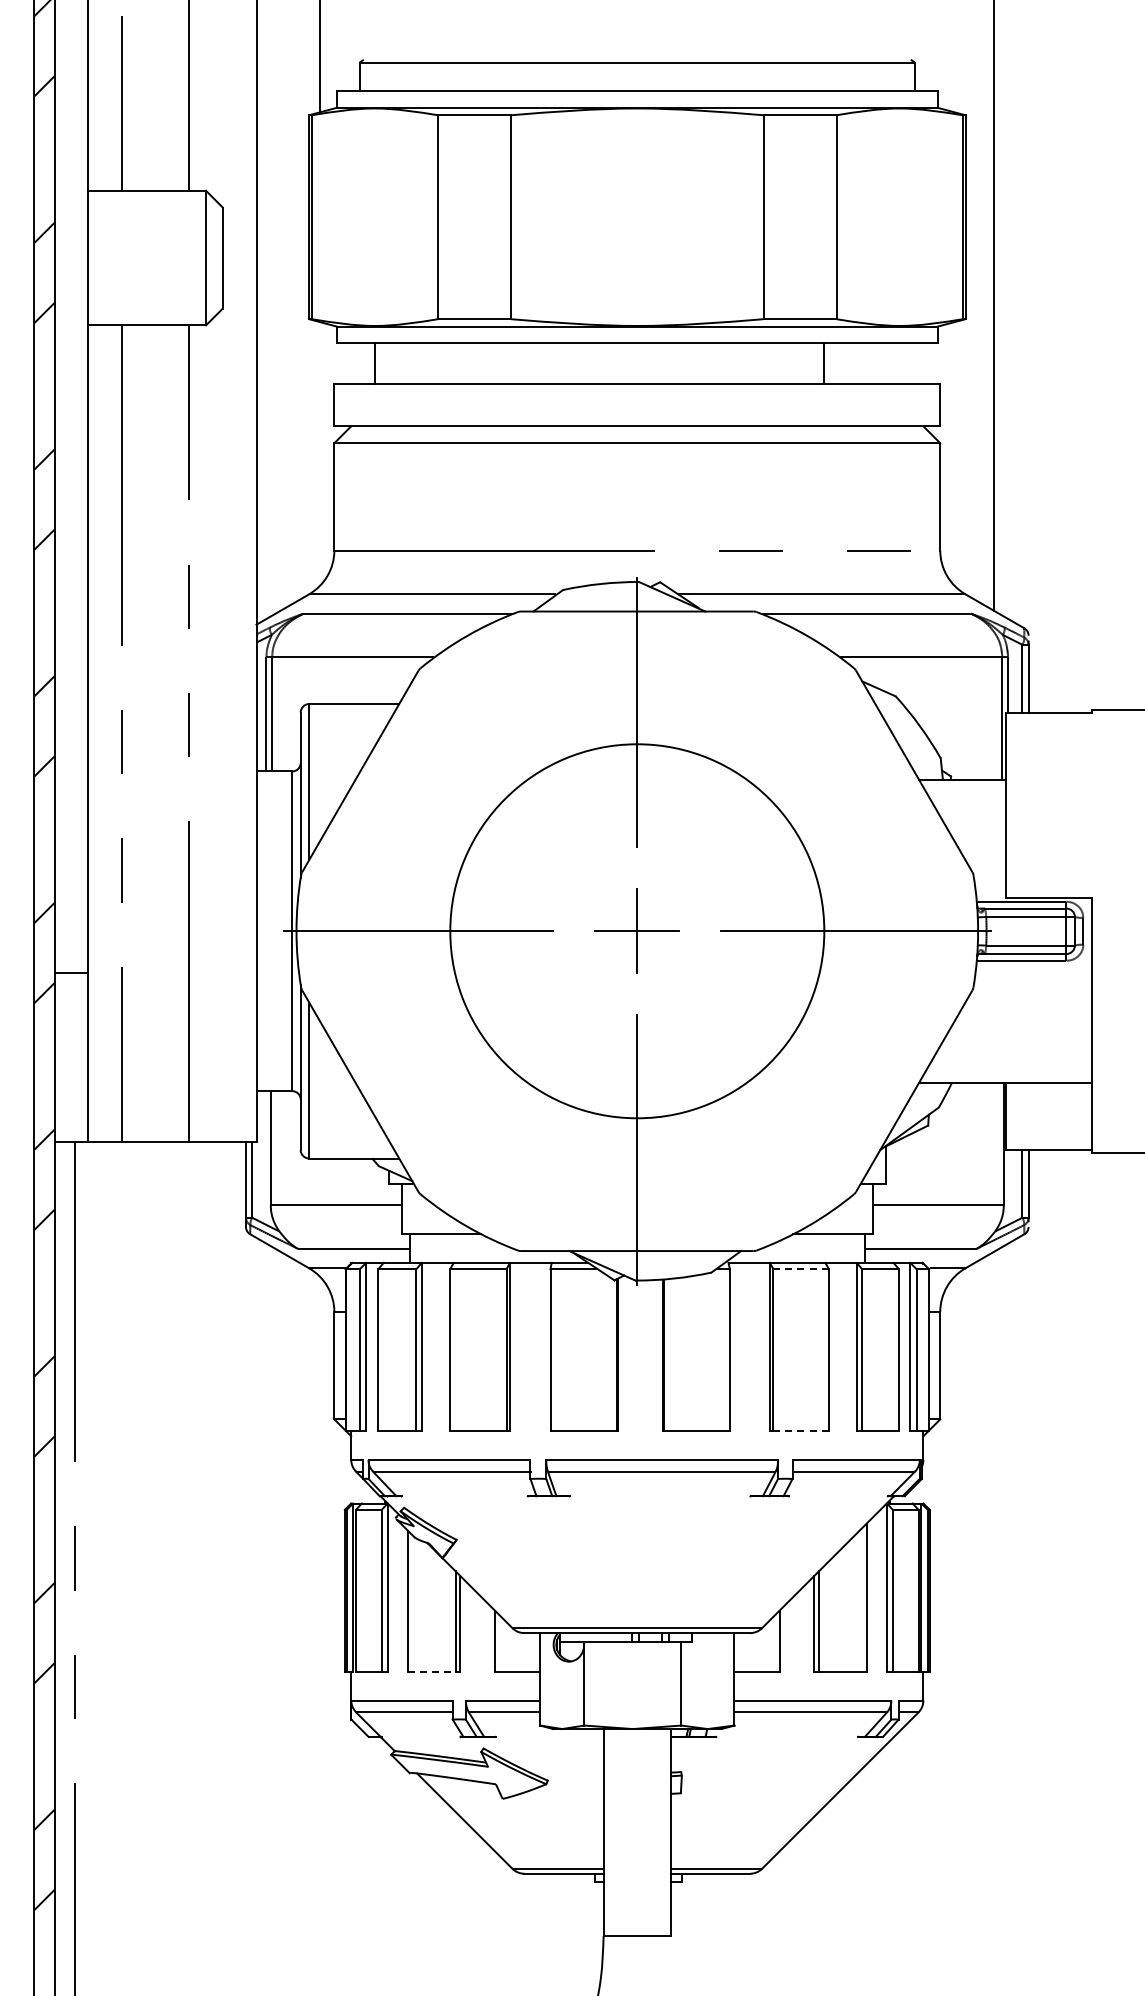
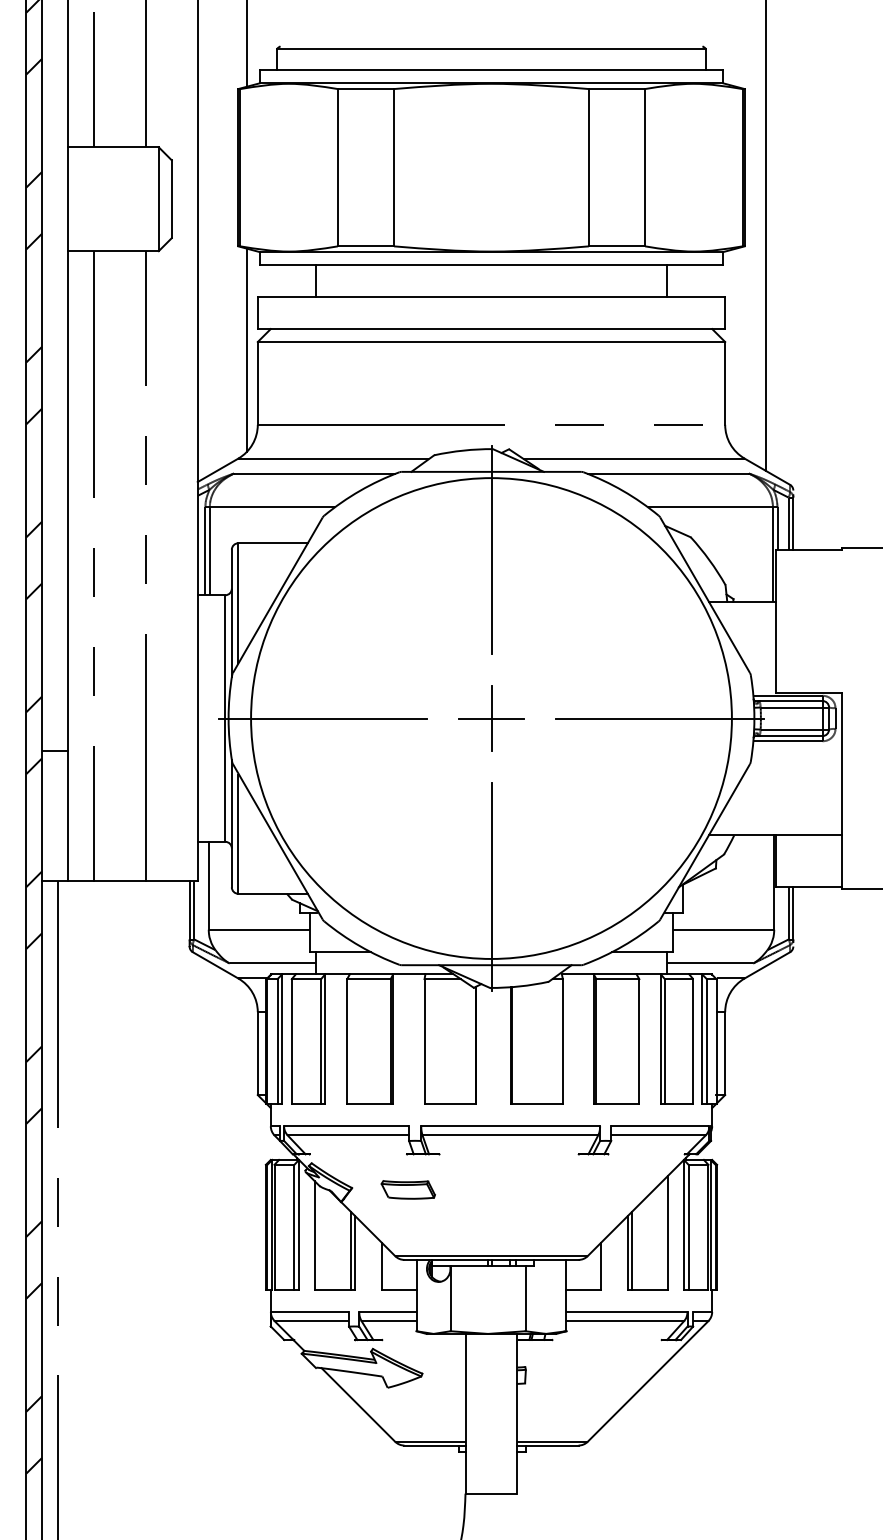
line: (375, 363) -> (316, 280), moved
line: (823, 363) -> (666, 280), moved
line: (320, 453) -> (247, 349), added
circle: (636, 930) -> (490, 717), size x1.67
line: (801, 1269) -> (618, 979), dashed -> solid
line: (801, 1431) -> (618, 1104), dashed -> solid
part: (529, 1542) -> (408, 1190), added
line: (431, 1671) -> (332, 1289), dashed -> solid

